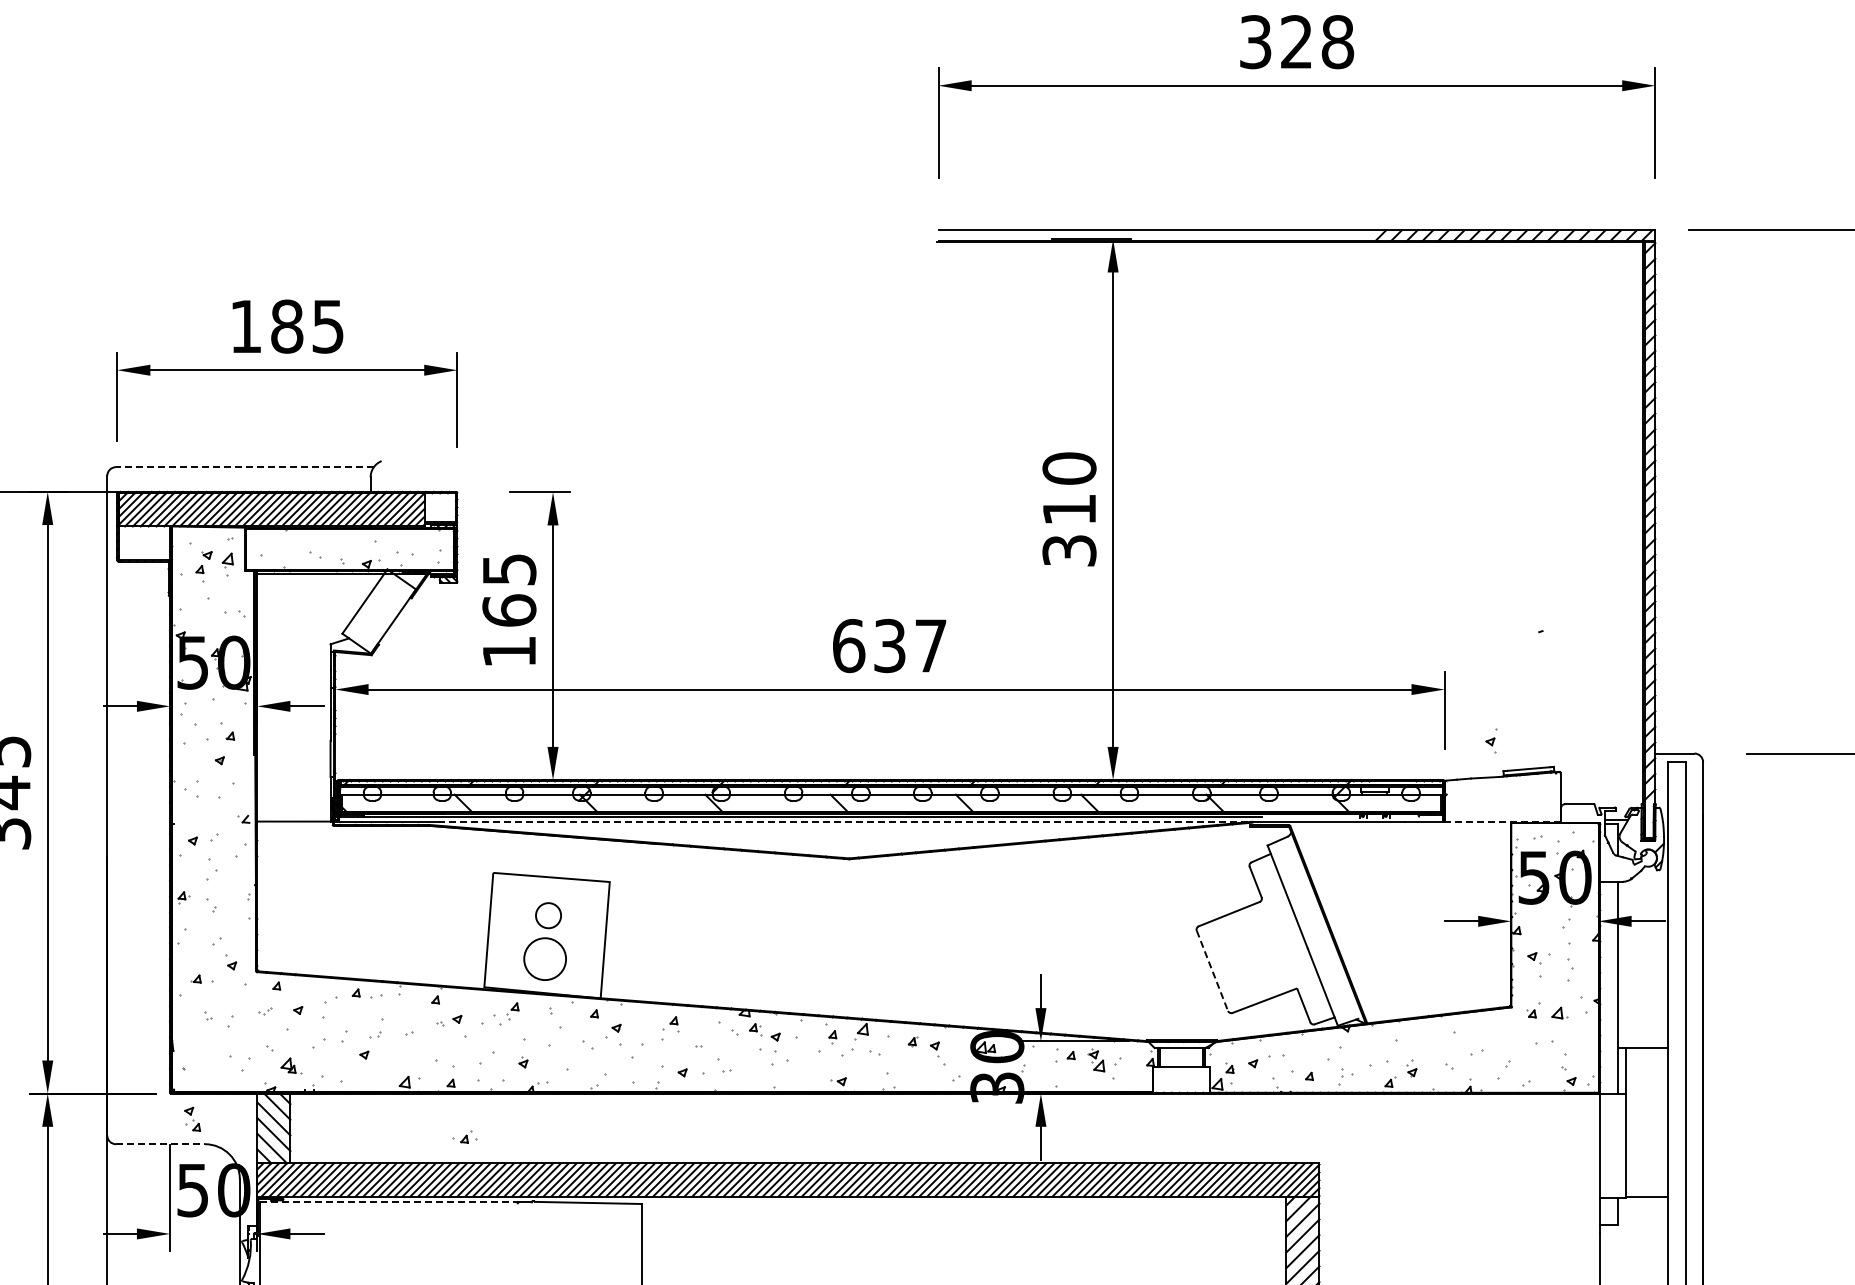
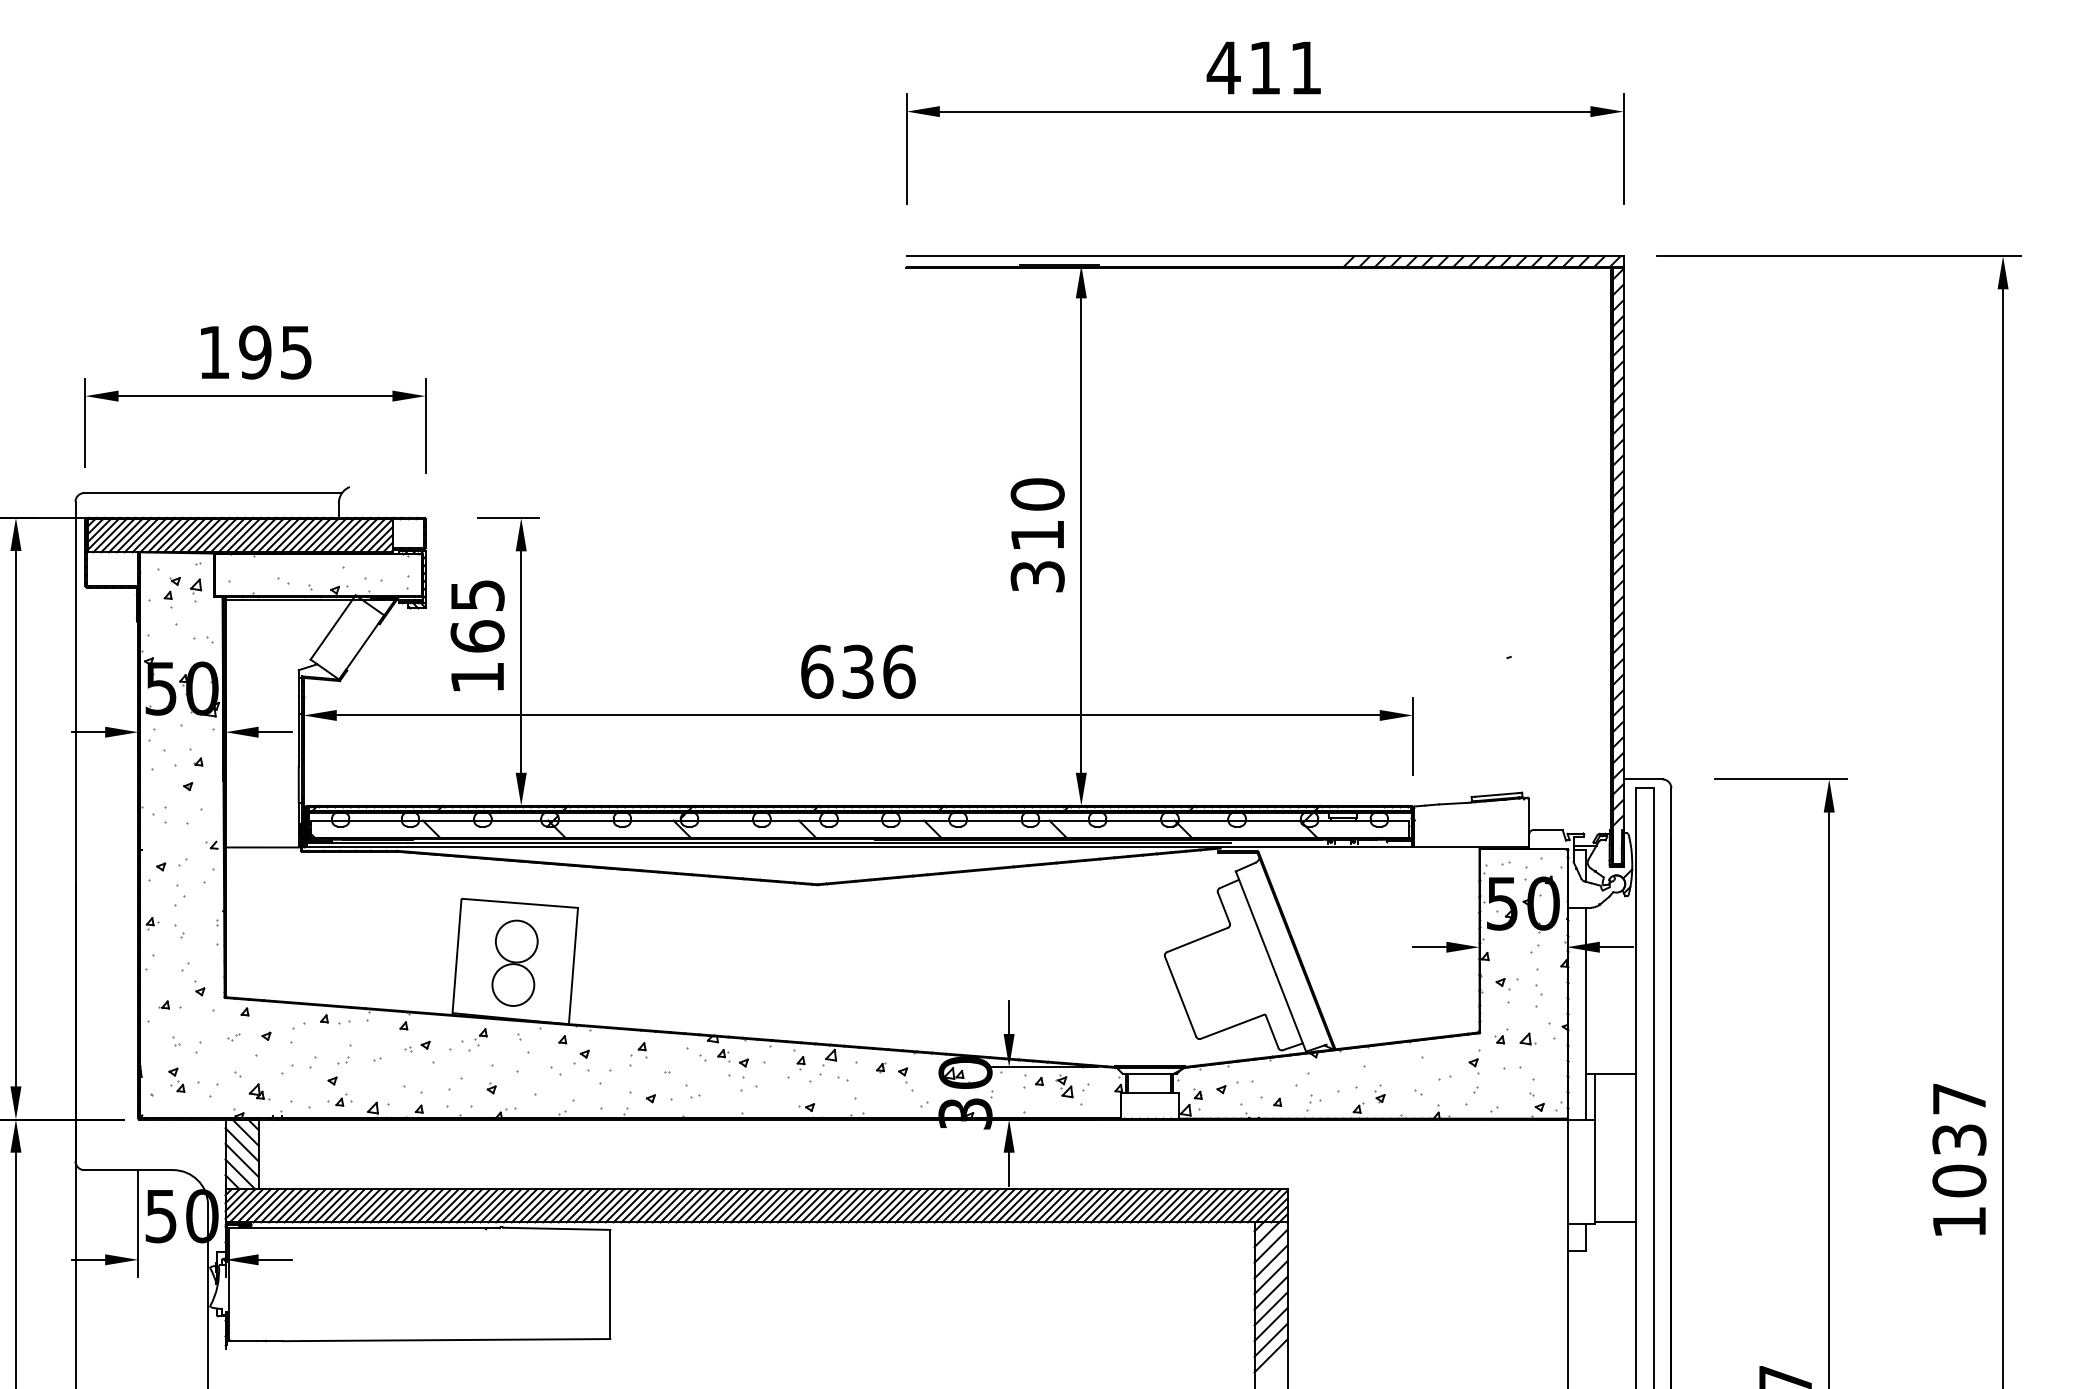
text: (1296, 42) -> (1264, 68), 328 -> 411
text: (287, 326) -> (255, 352), 185 -> 195
line: (245, 467) -> (213, 493), dashed -> solid
text: (931, 645) -> (899, 671), 637 -> 636
part: (1491, 740) -> (1474, 1061), moved
line: (848, 821) -> (816, 847), dashed -> solid
line: (1503, 821) -> (1471, 847), dashed -> solid
circle: (548, 915) -> (516, 941), size x1.67
line: (1212, 970) -> (1180, 996), dashed -> solid
part: (192, 1118) -> (176, 1079), moved
part: (464, 1136) -> (339, 1099), moved
line: (161, 1144) -> (129, 1170), dashed -> solid
line: (390, 1201) -> (358, 1227), dashed -> solid

